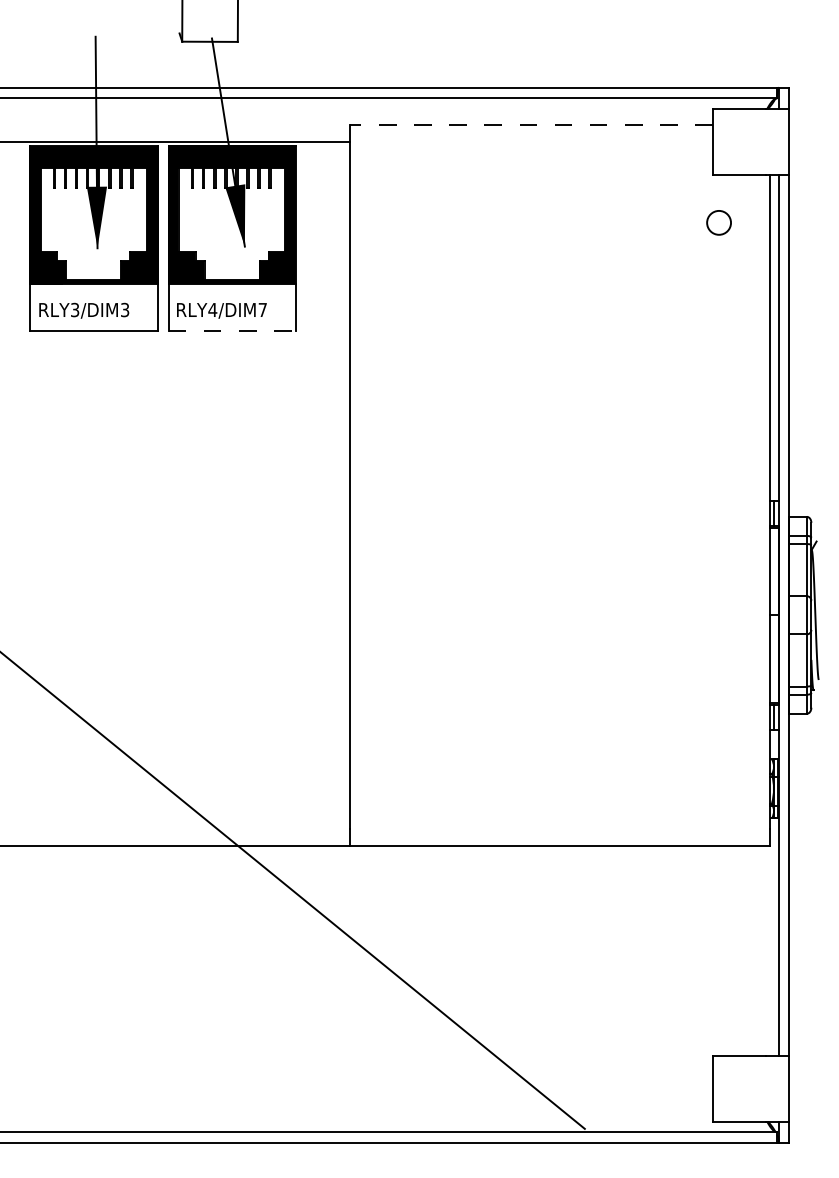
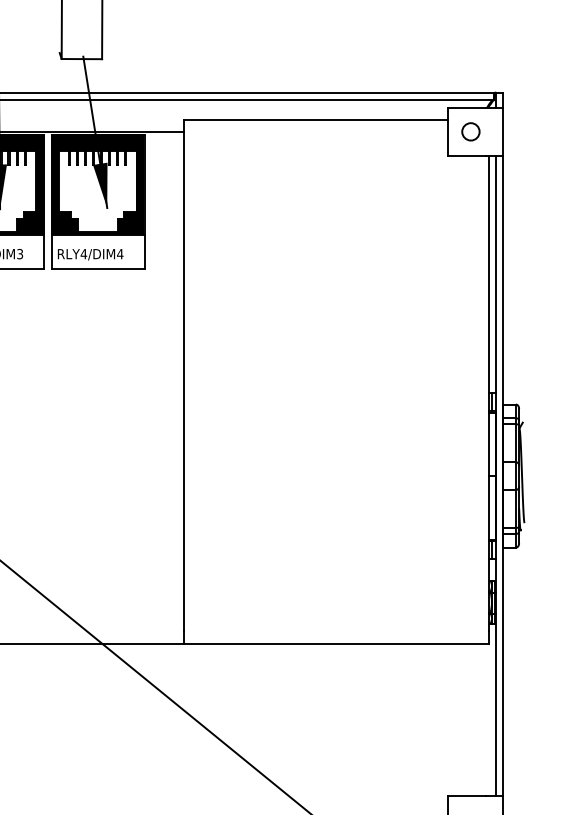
line: (530, 125) -> (314, 119), dashed -> solid
circle: (718, 222) -> (470, 131), moved
text: (262, 309) -> (120, 253), RLY4/DIM7 -> RLY4/DIM4
line: (232, 330) -> (98, 269), dashed -> solid

